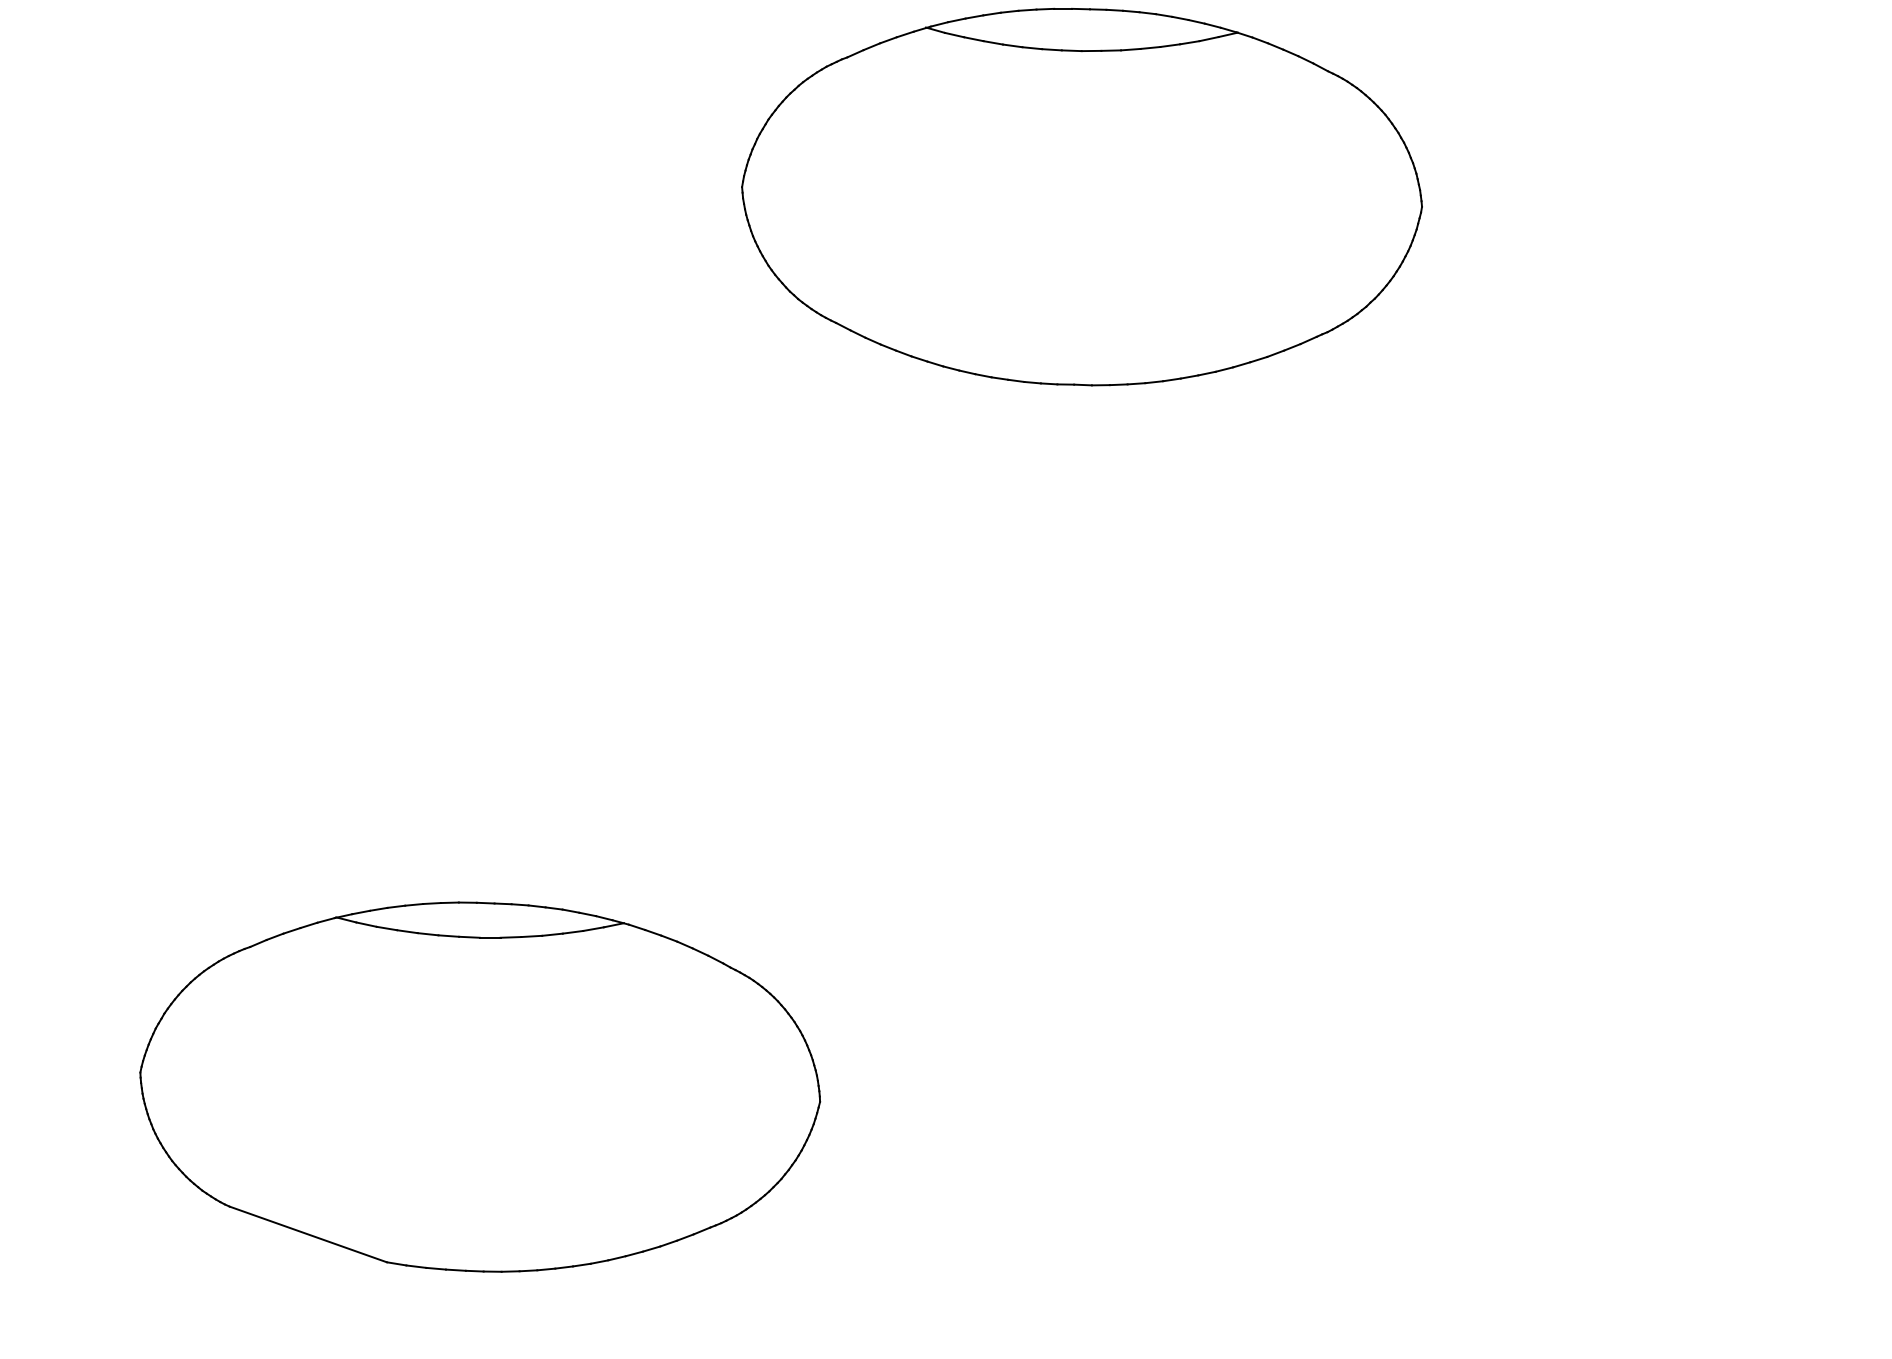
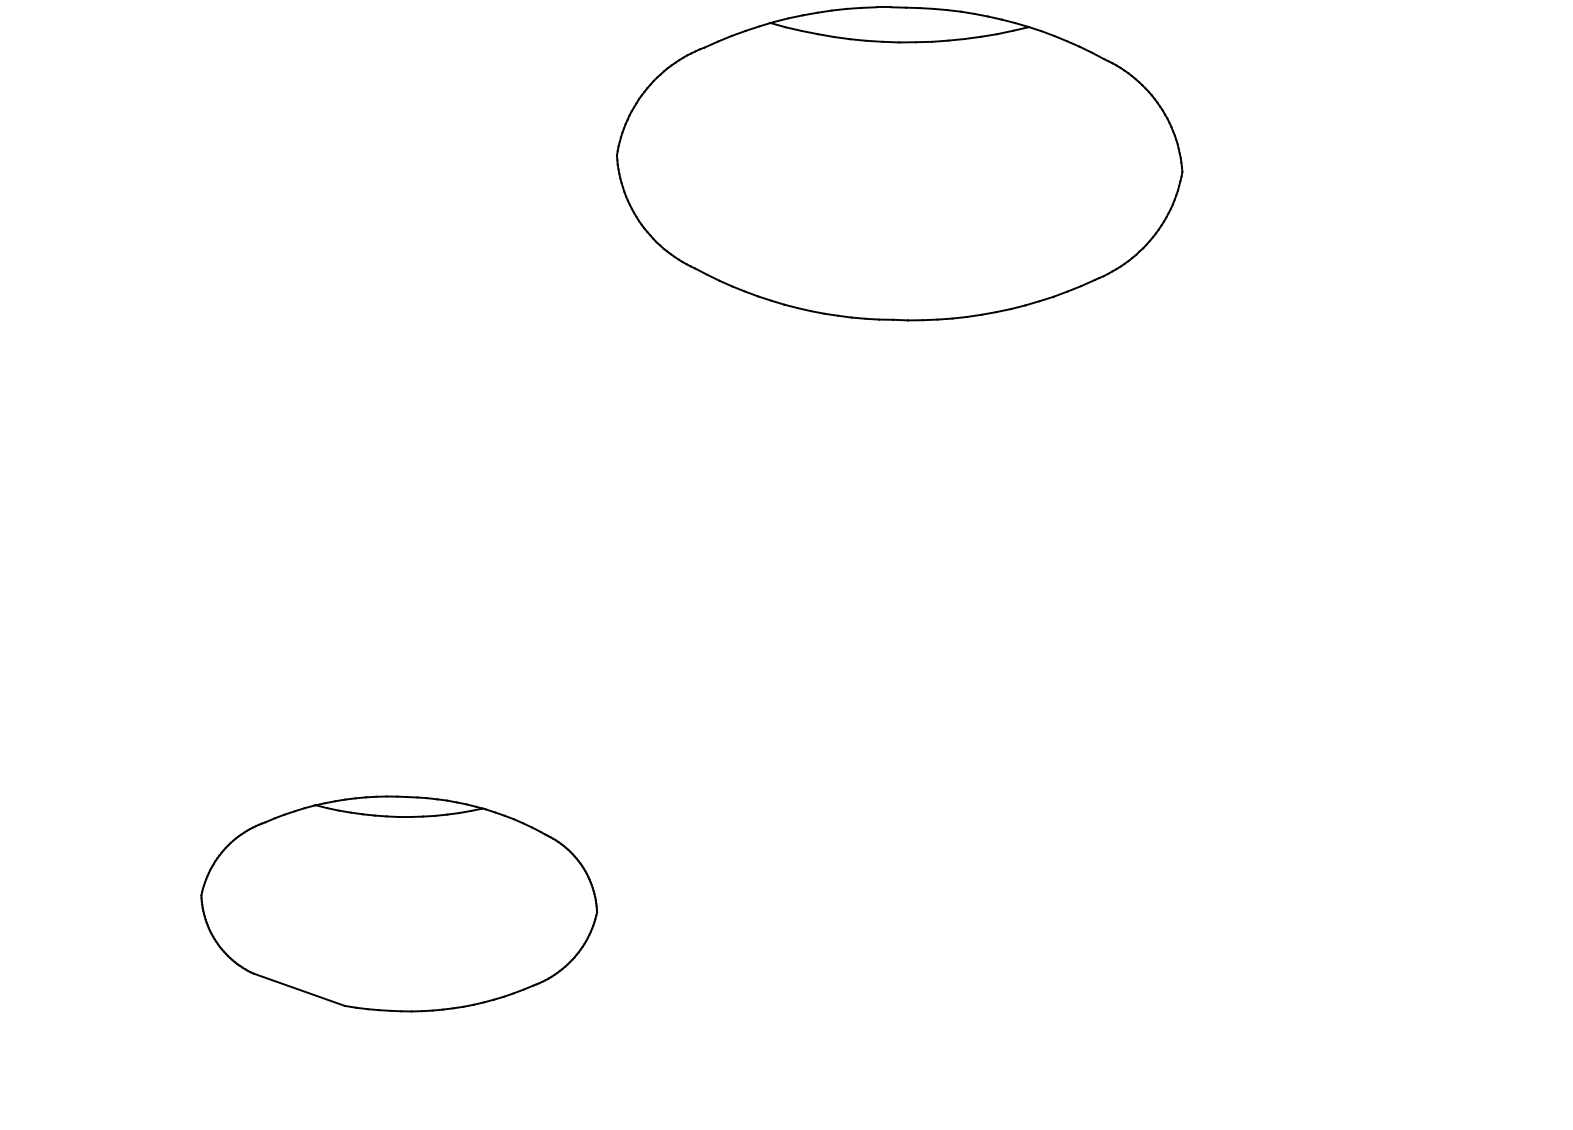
part: (480, 1086) -> (399, 903), size x0.7

